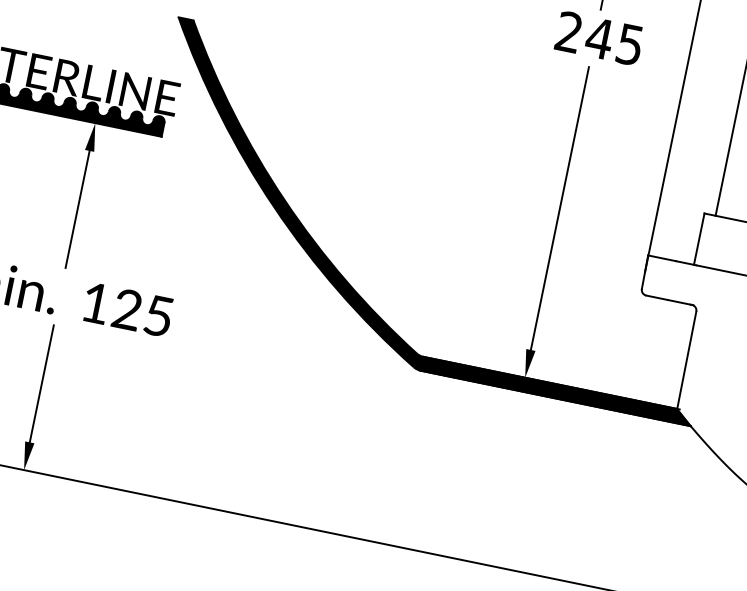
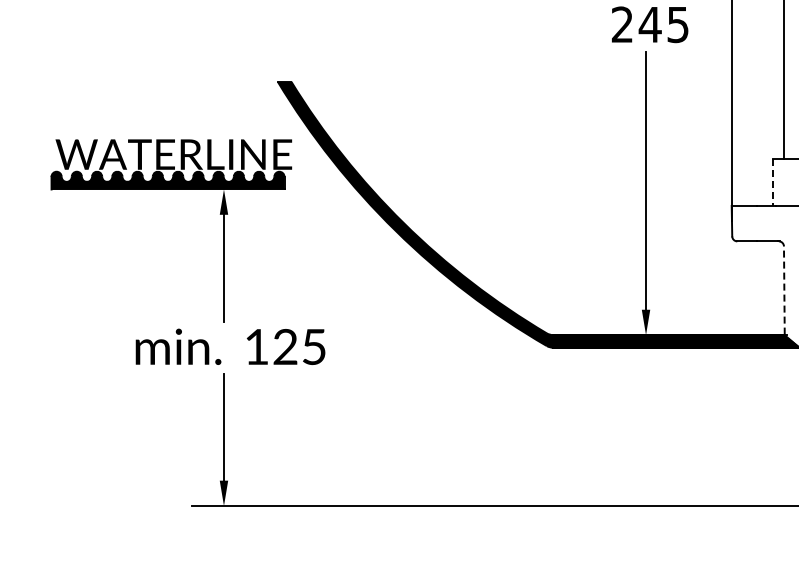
line: (699, 240) -> (773, 183), solid -> dashed
line: (687, 360) -> (784, 290), solid -> dashed

